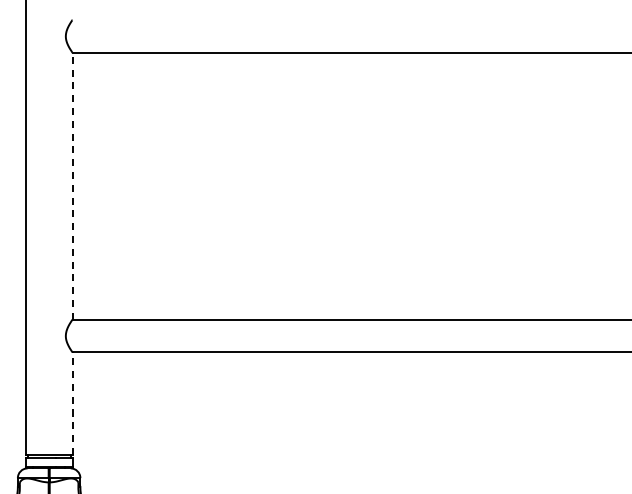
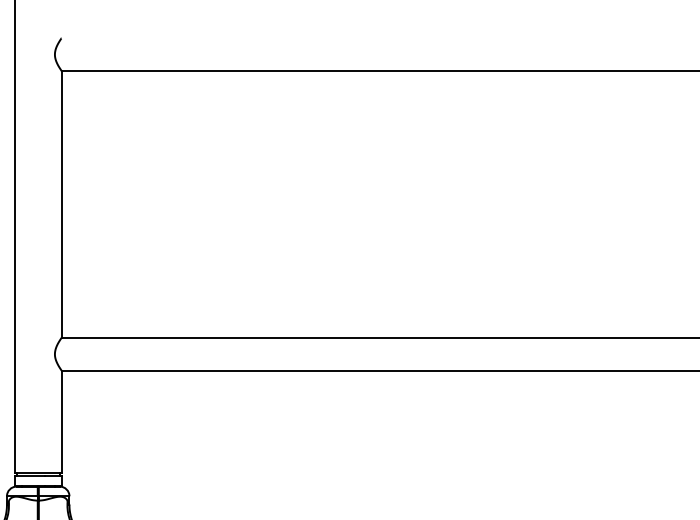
line: (72, 186) -> (61, 204), dashed -> solid
line: (72, 403) -> (61, 421), dashed -> solid

